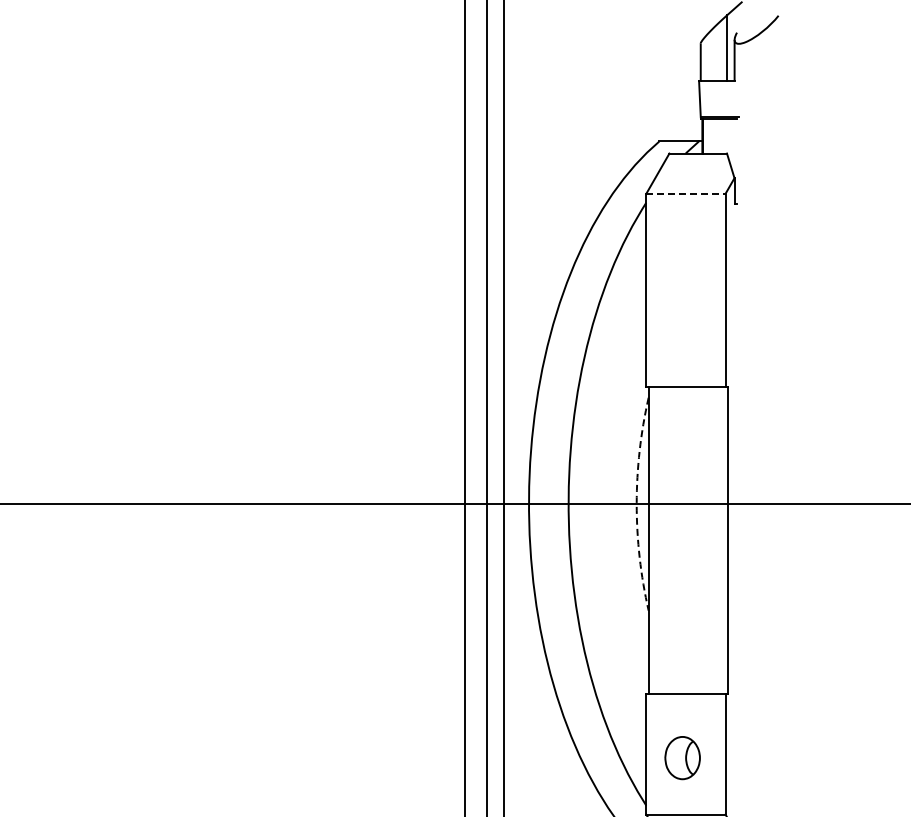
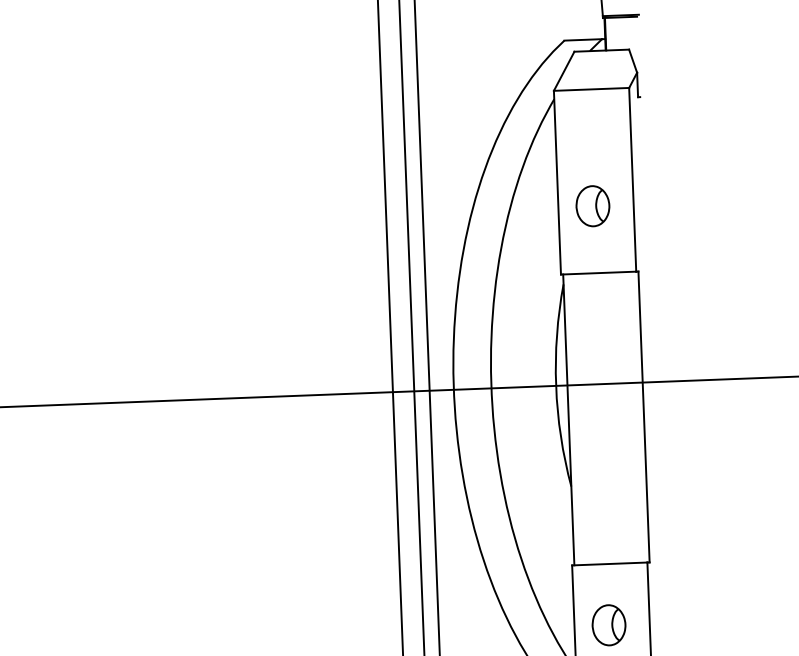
line: (685, 193) -> (591, 89), dashed -> solid
part: (682, 316) -> (592, 205), added
arc: (636, 504) -> (555, 386), dashed -> solid

